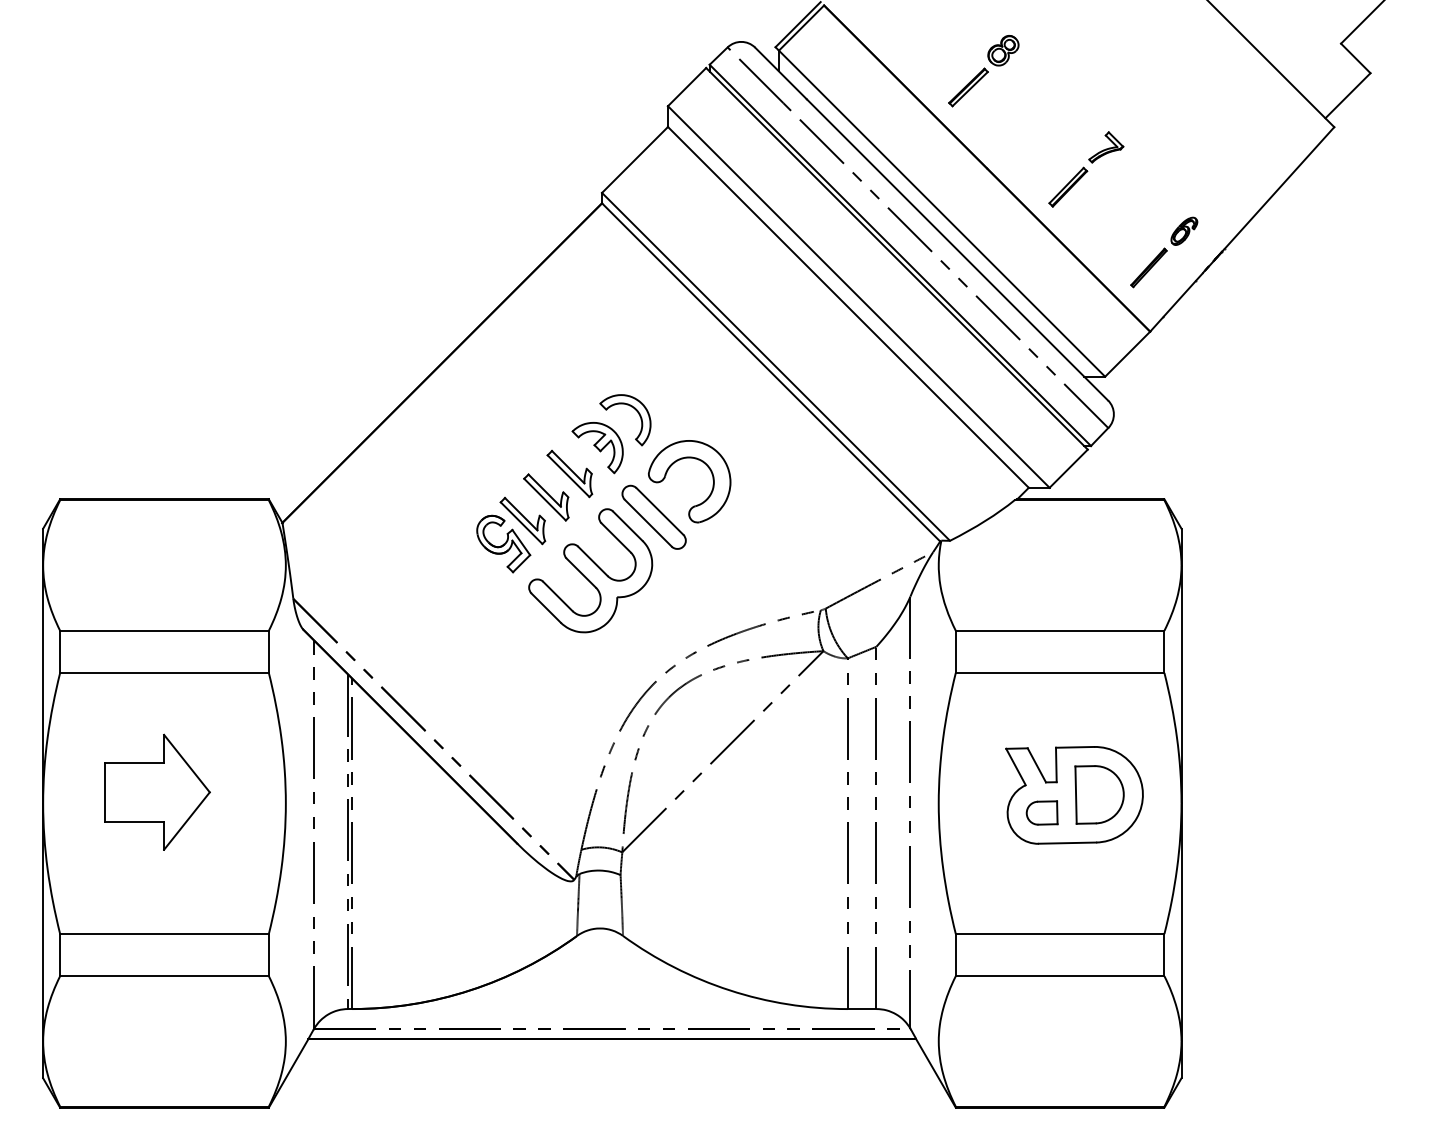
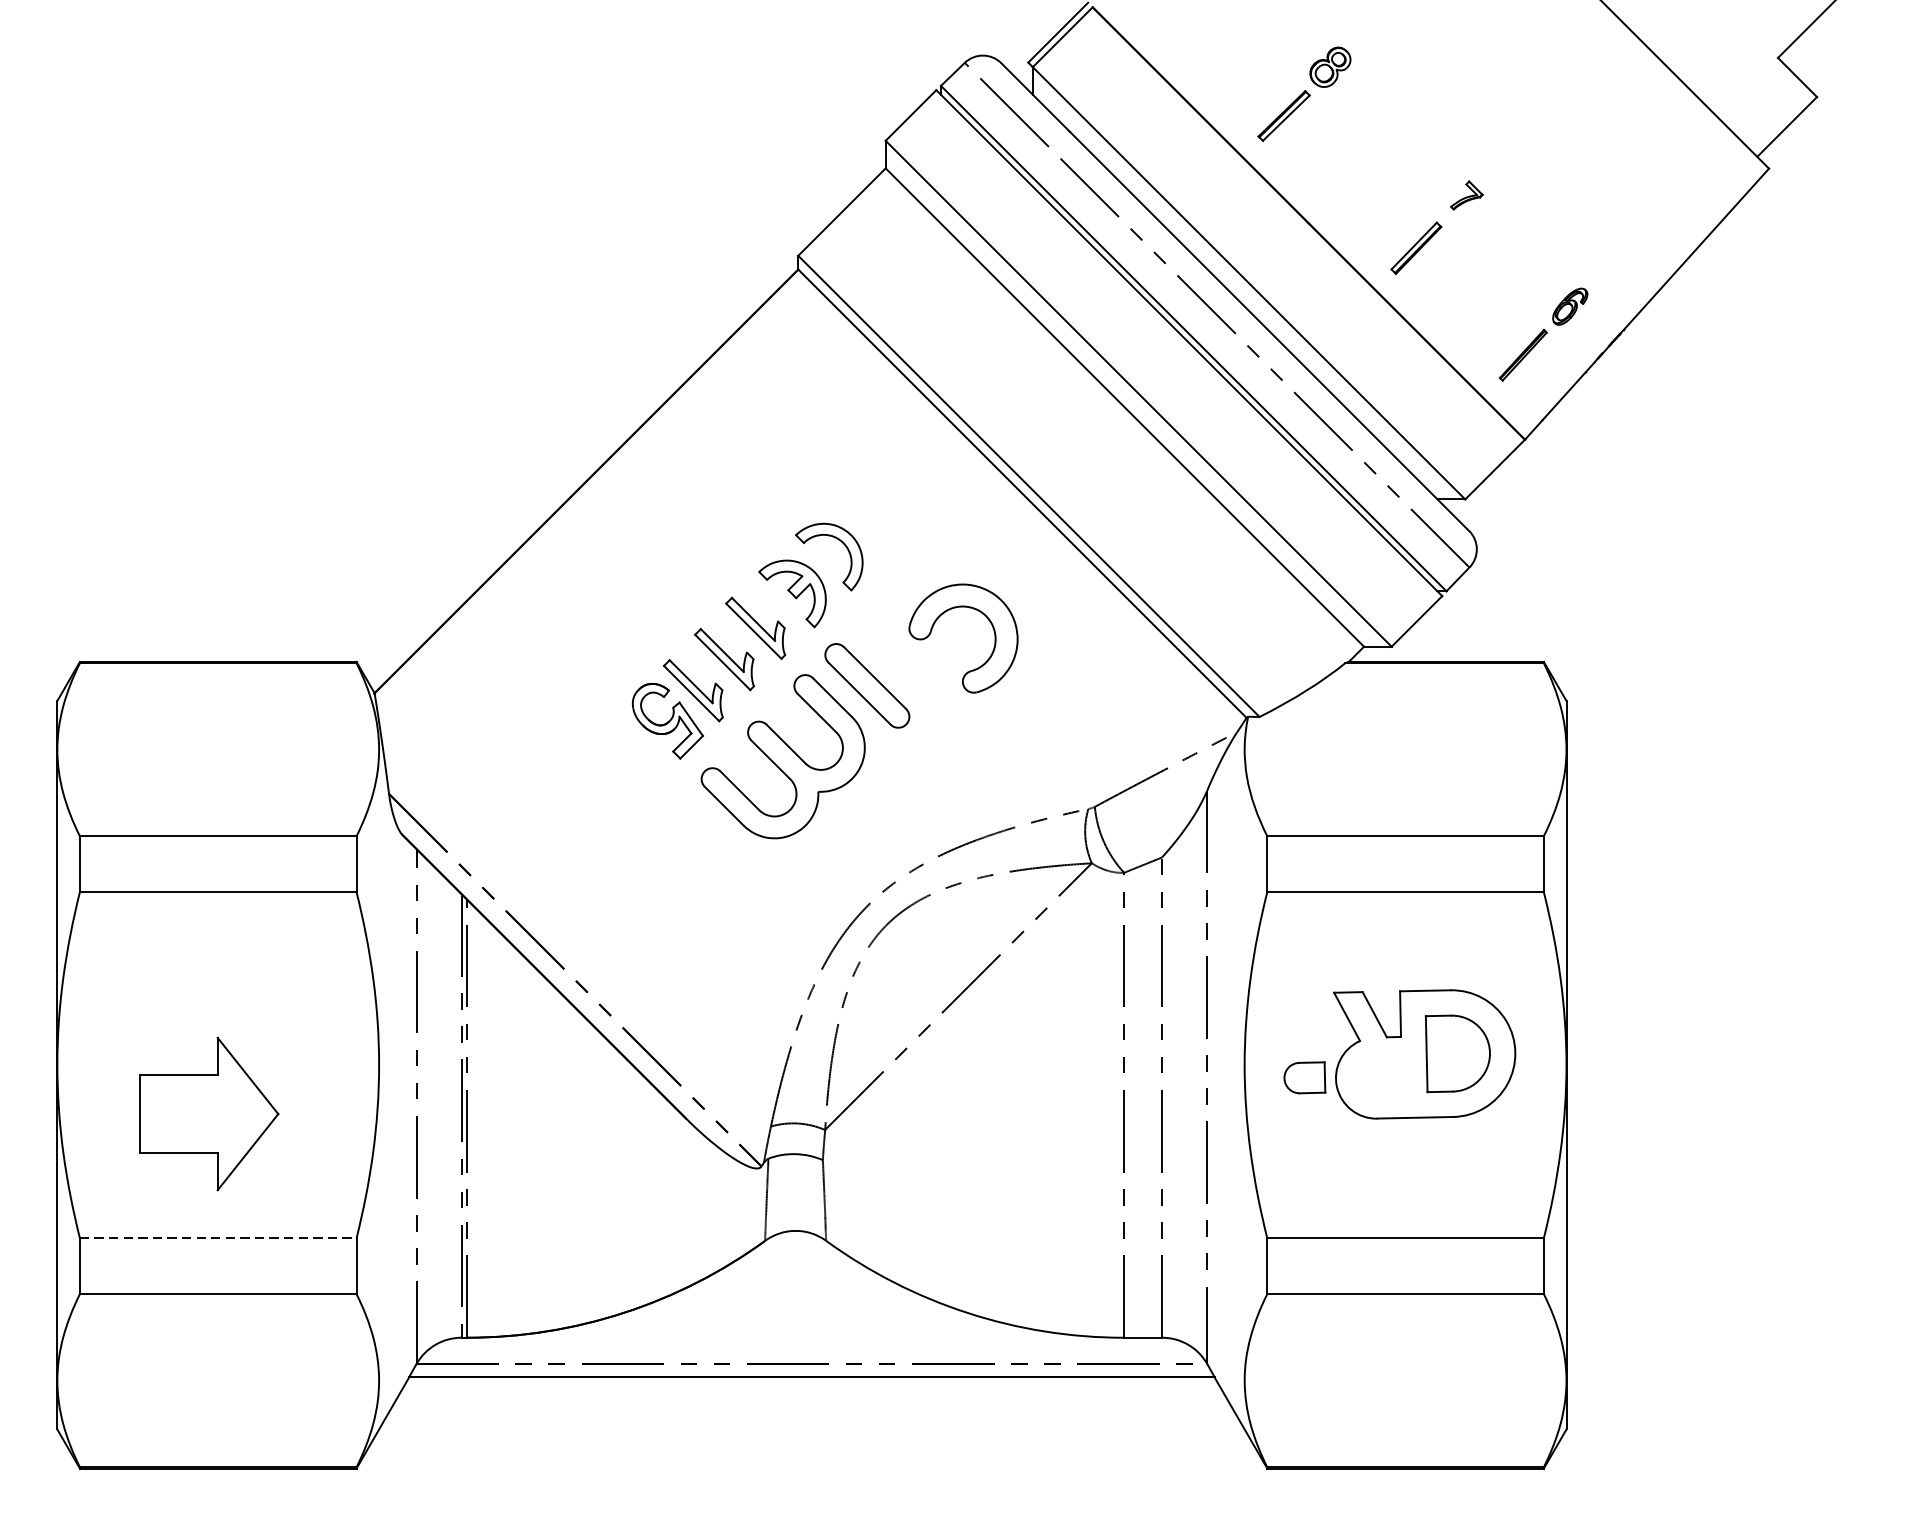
part: (1106, 147) -> (1467, 195), size x0.7
part: (683, 459) -> (955, 609), moved
part: (157, 791) -> (208, 1112), moved
part: (1041, 812) -> (1303, 1077), moved
line: (165, 934) -> (219, 1238), solid -> dashed

